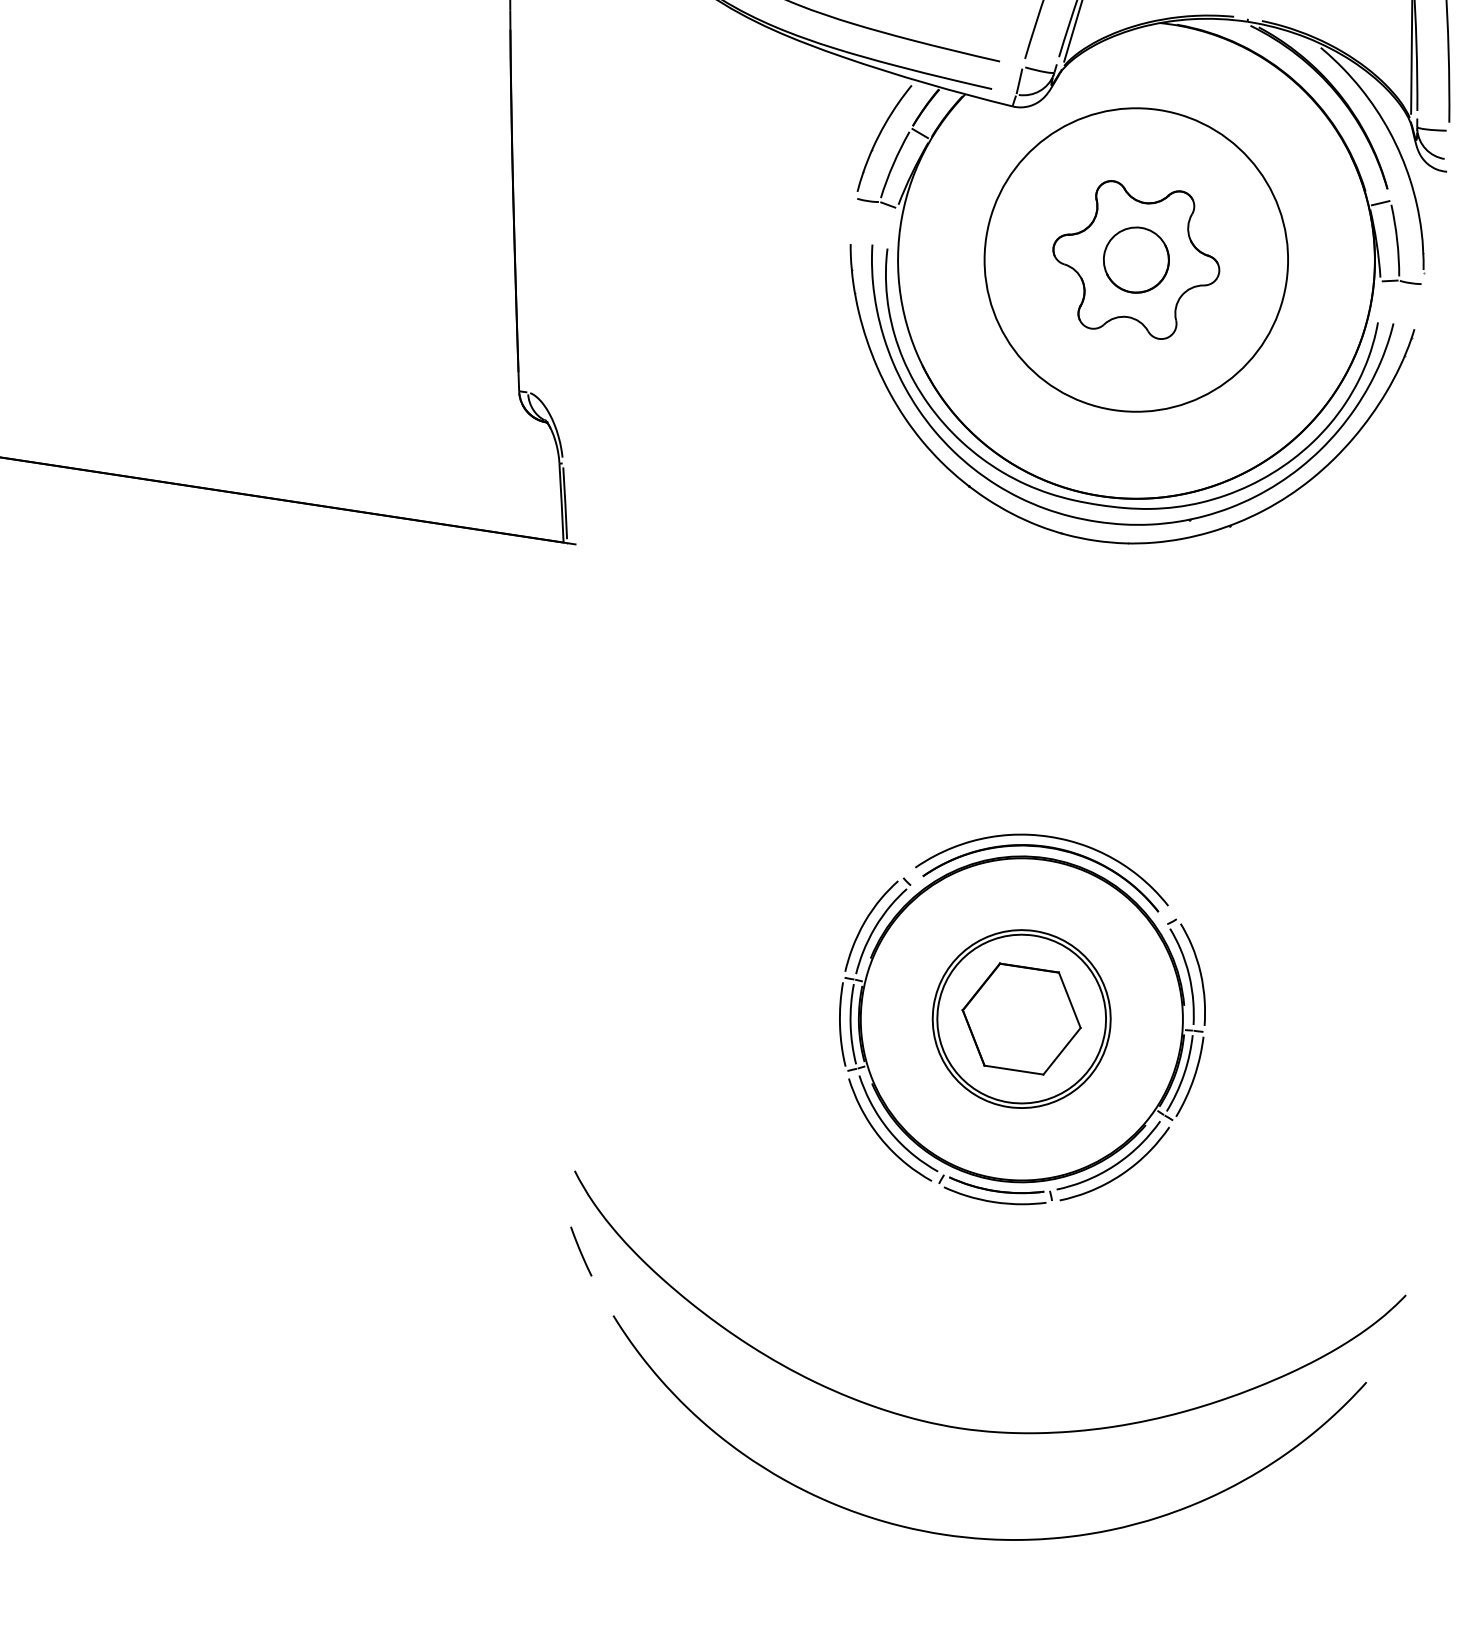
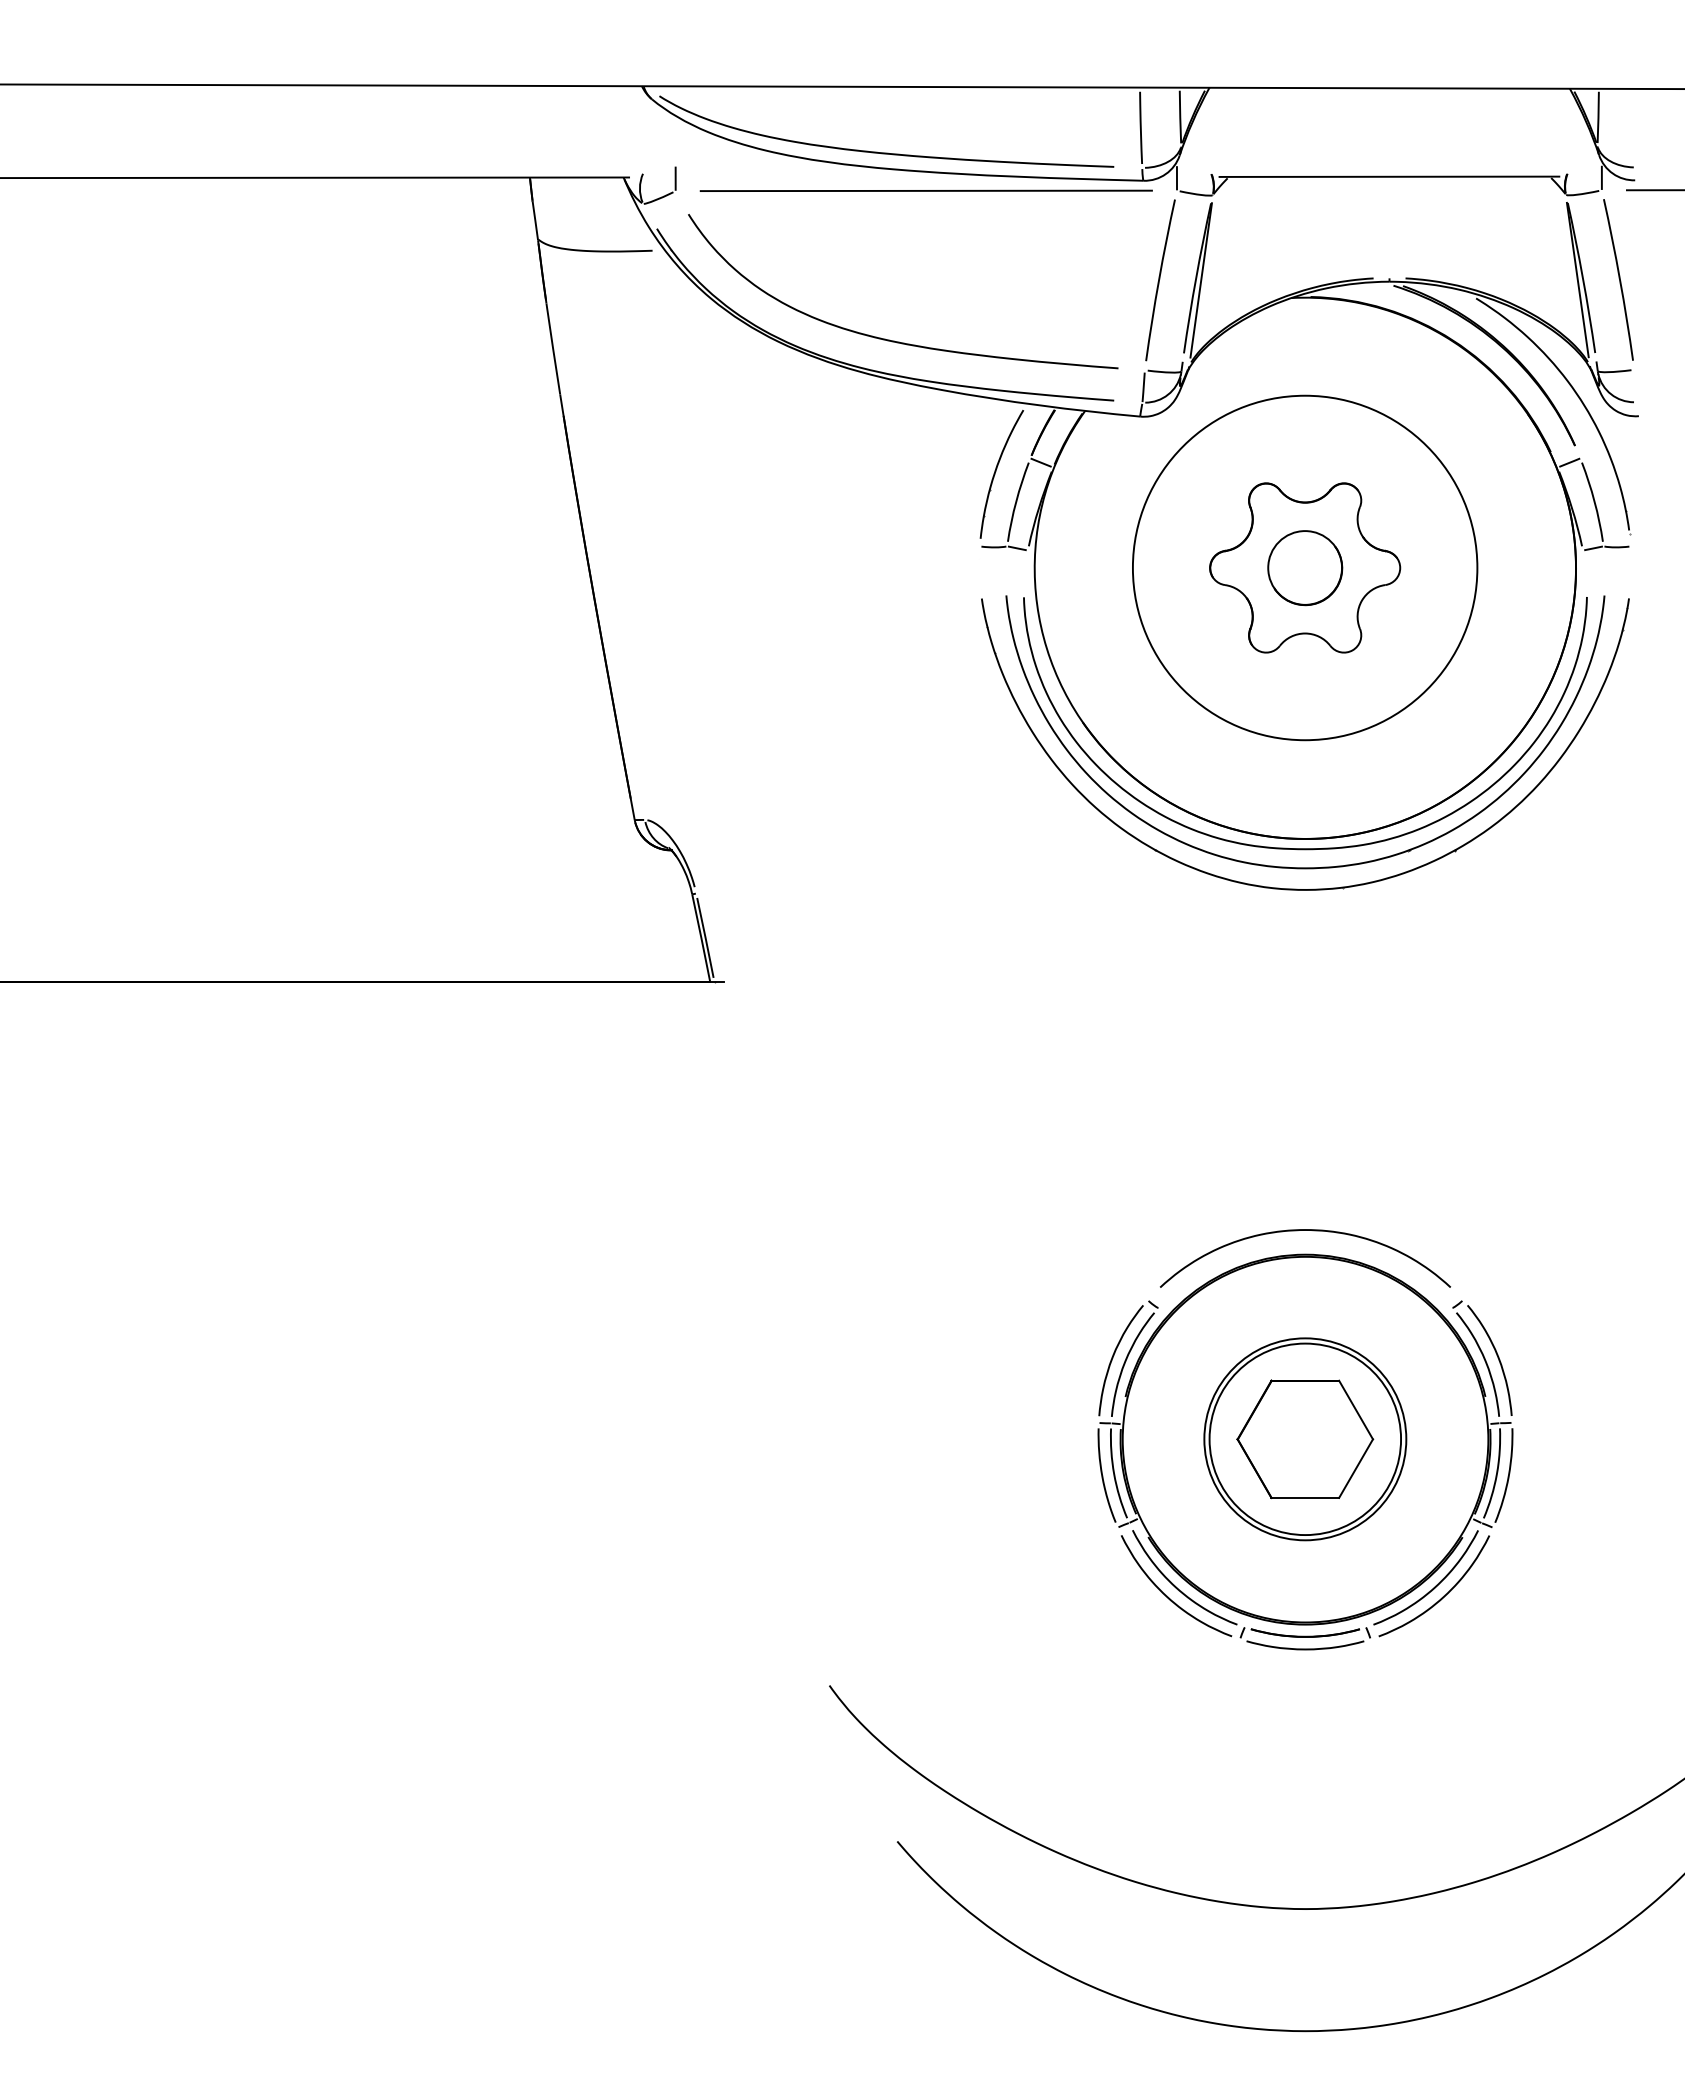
part: (1047, 848) -> (1305, 1243), removed
line: (581, 1251) -> (850, 1774), removed

